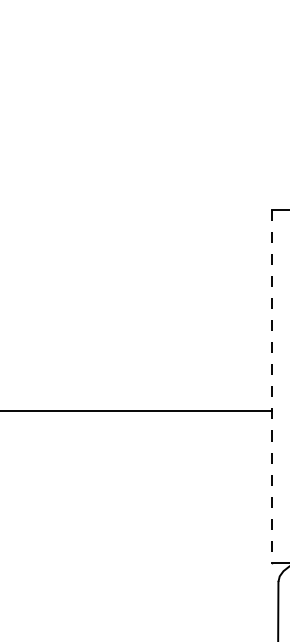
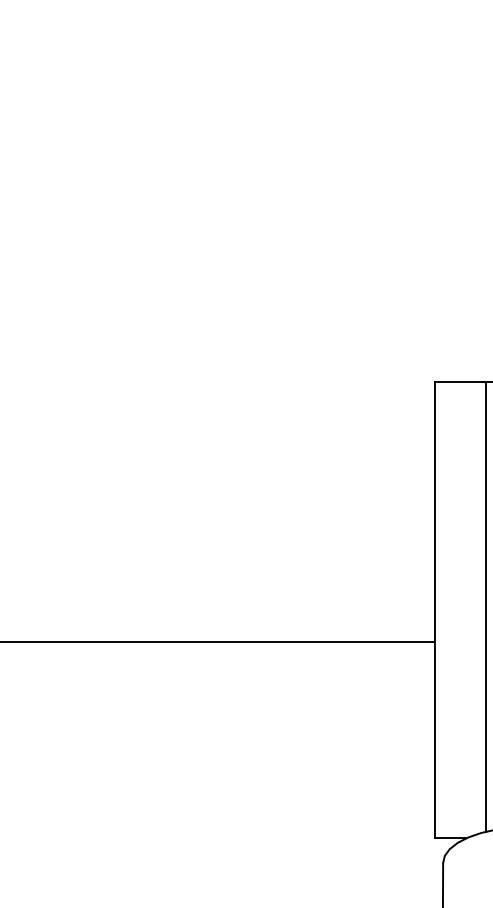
line: (272, 386) -> (435, 610), dashed -> solid

